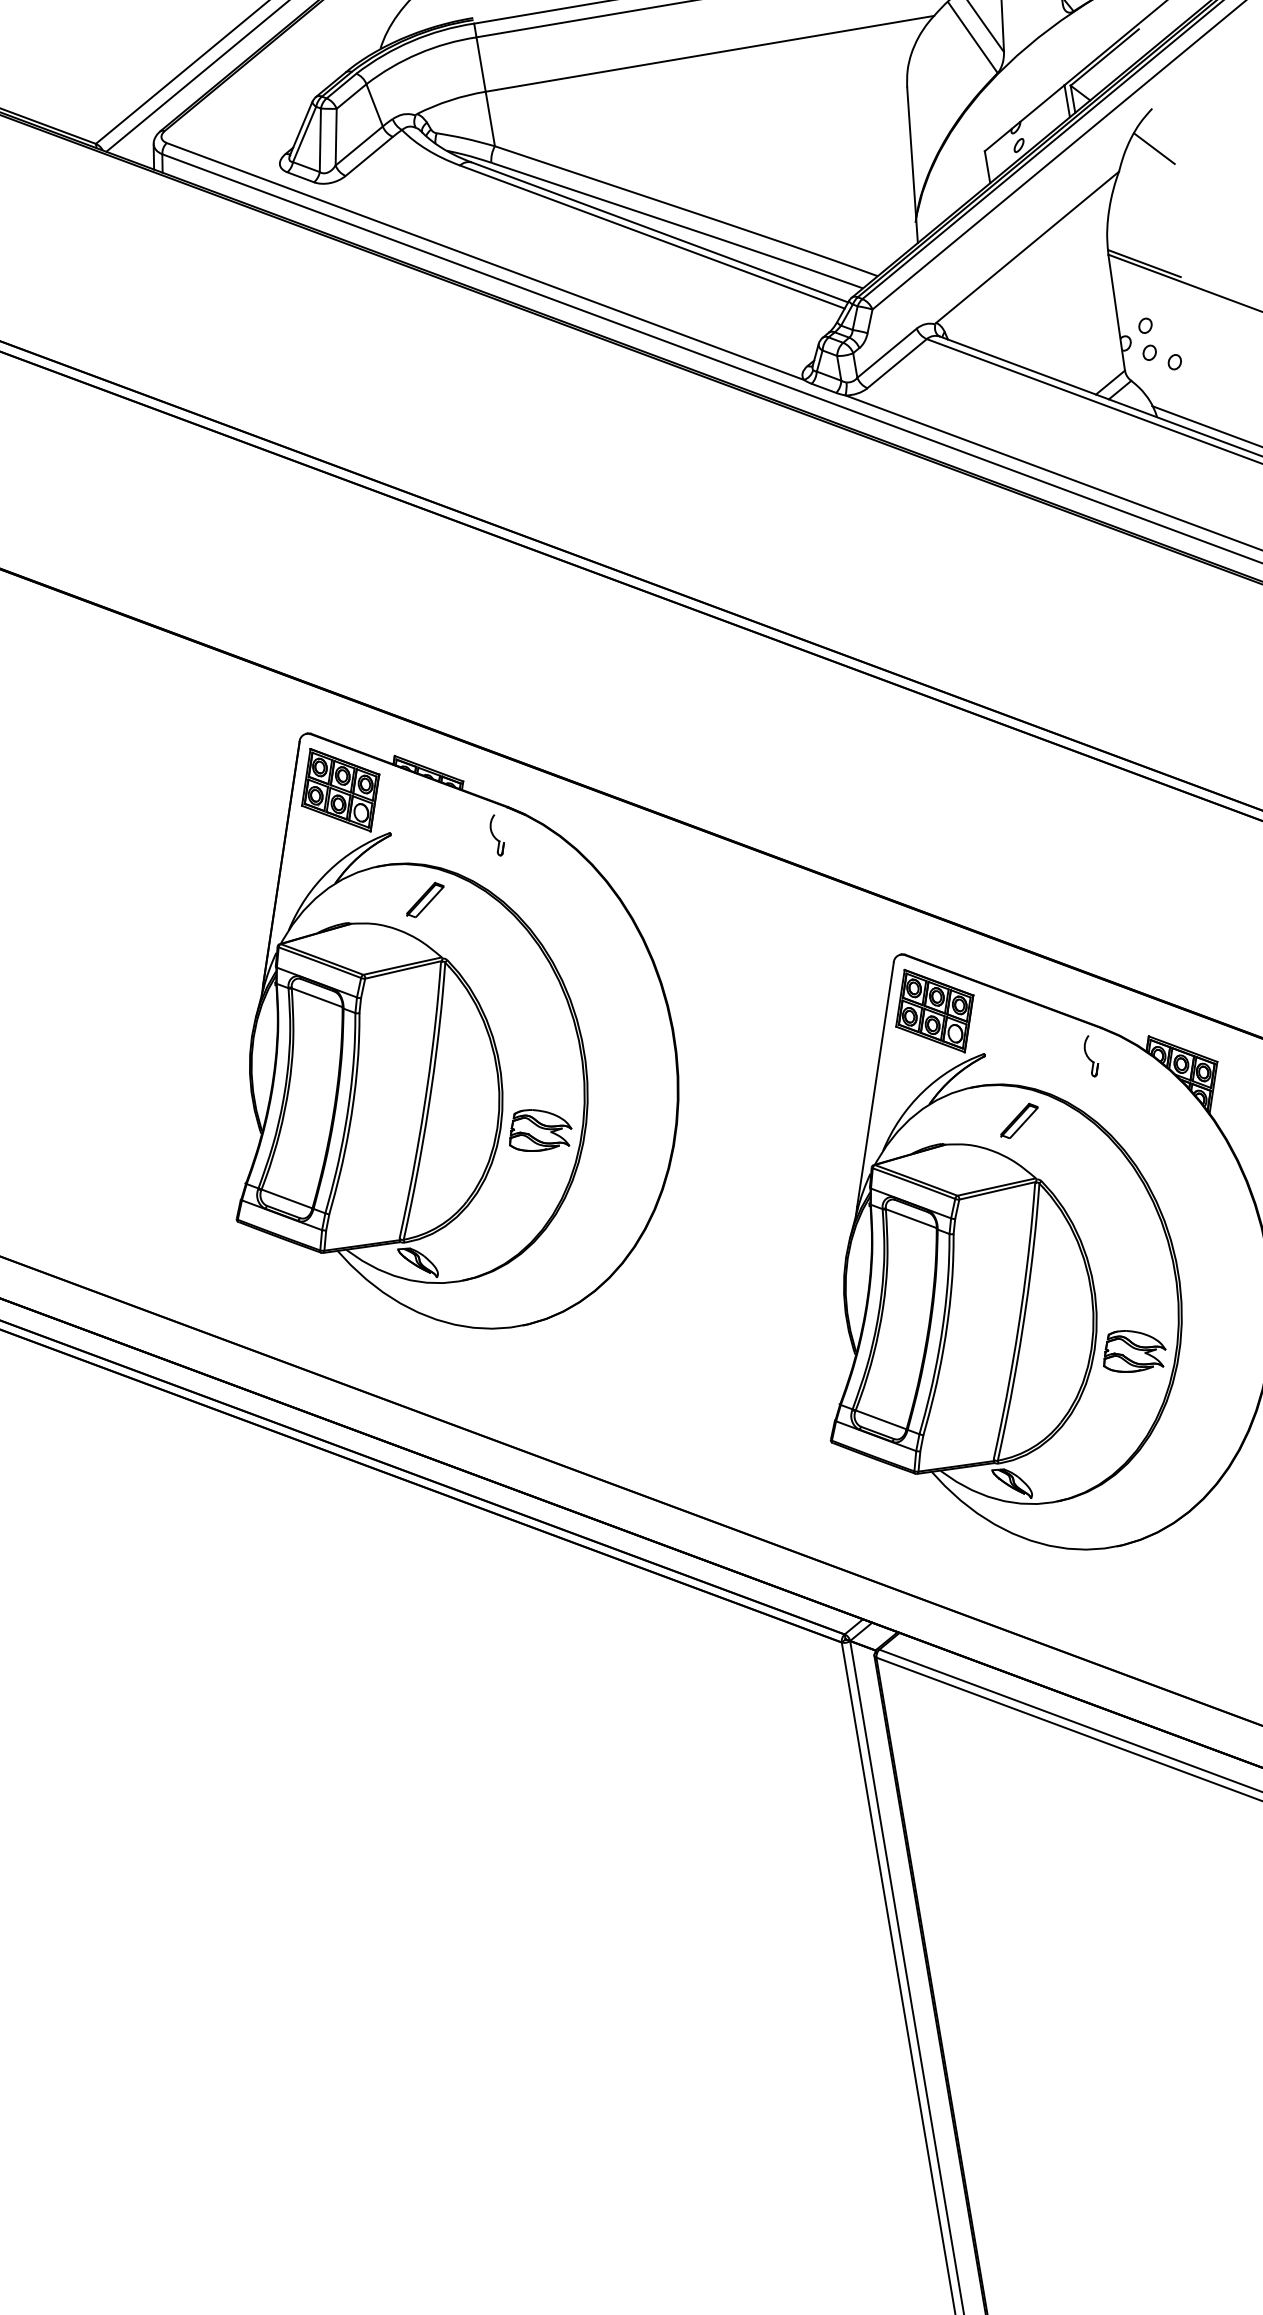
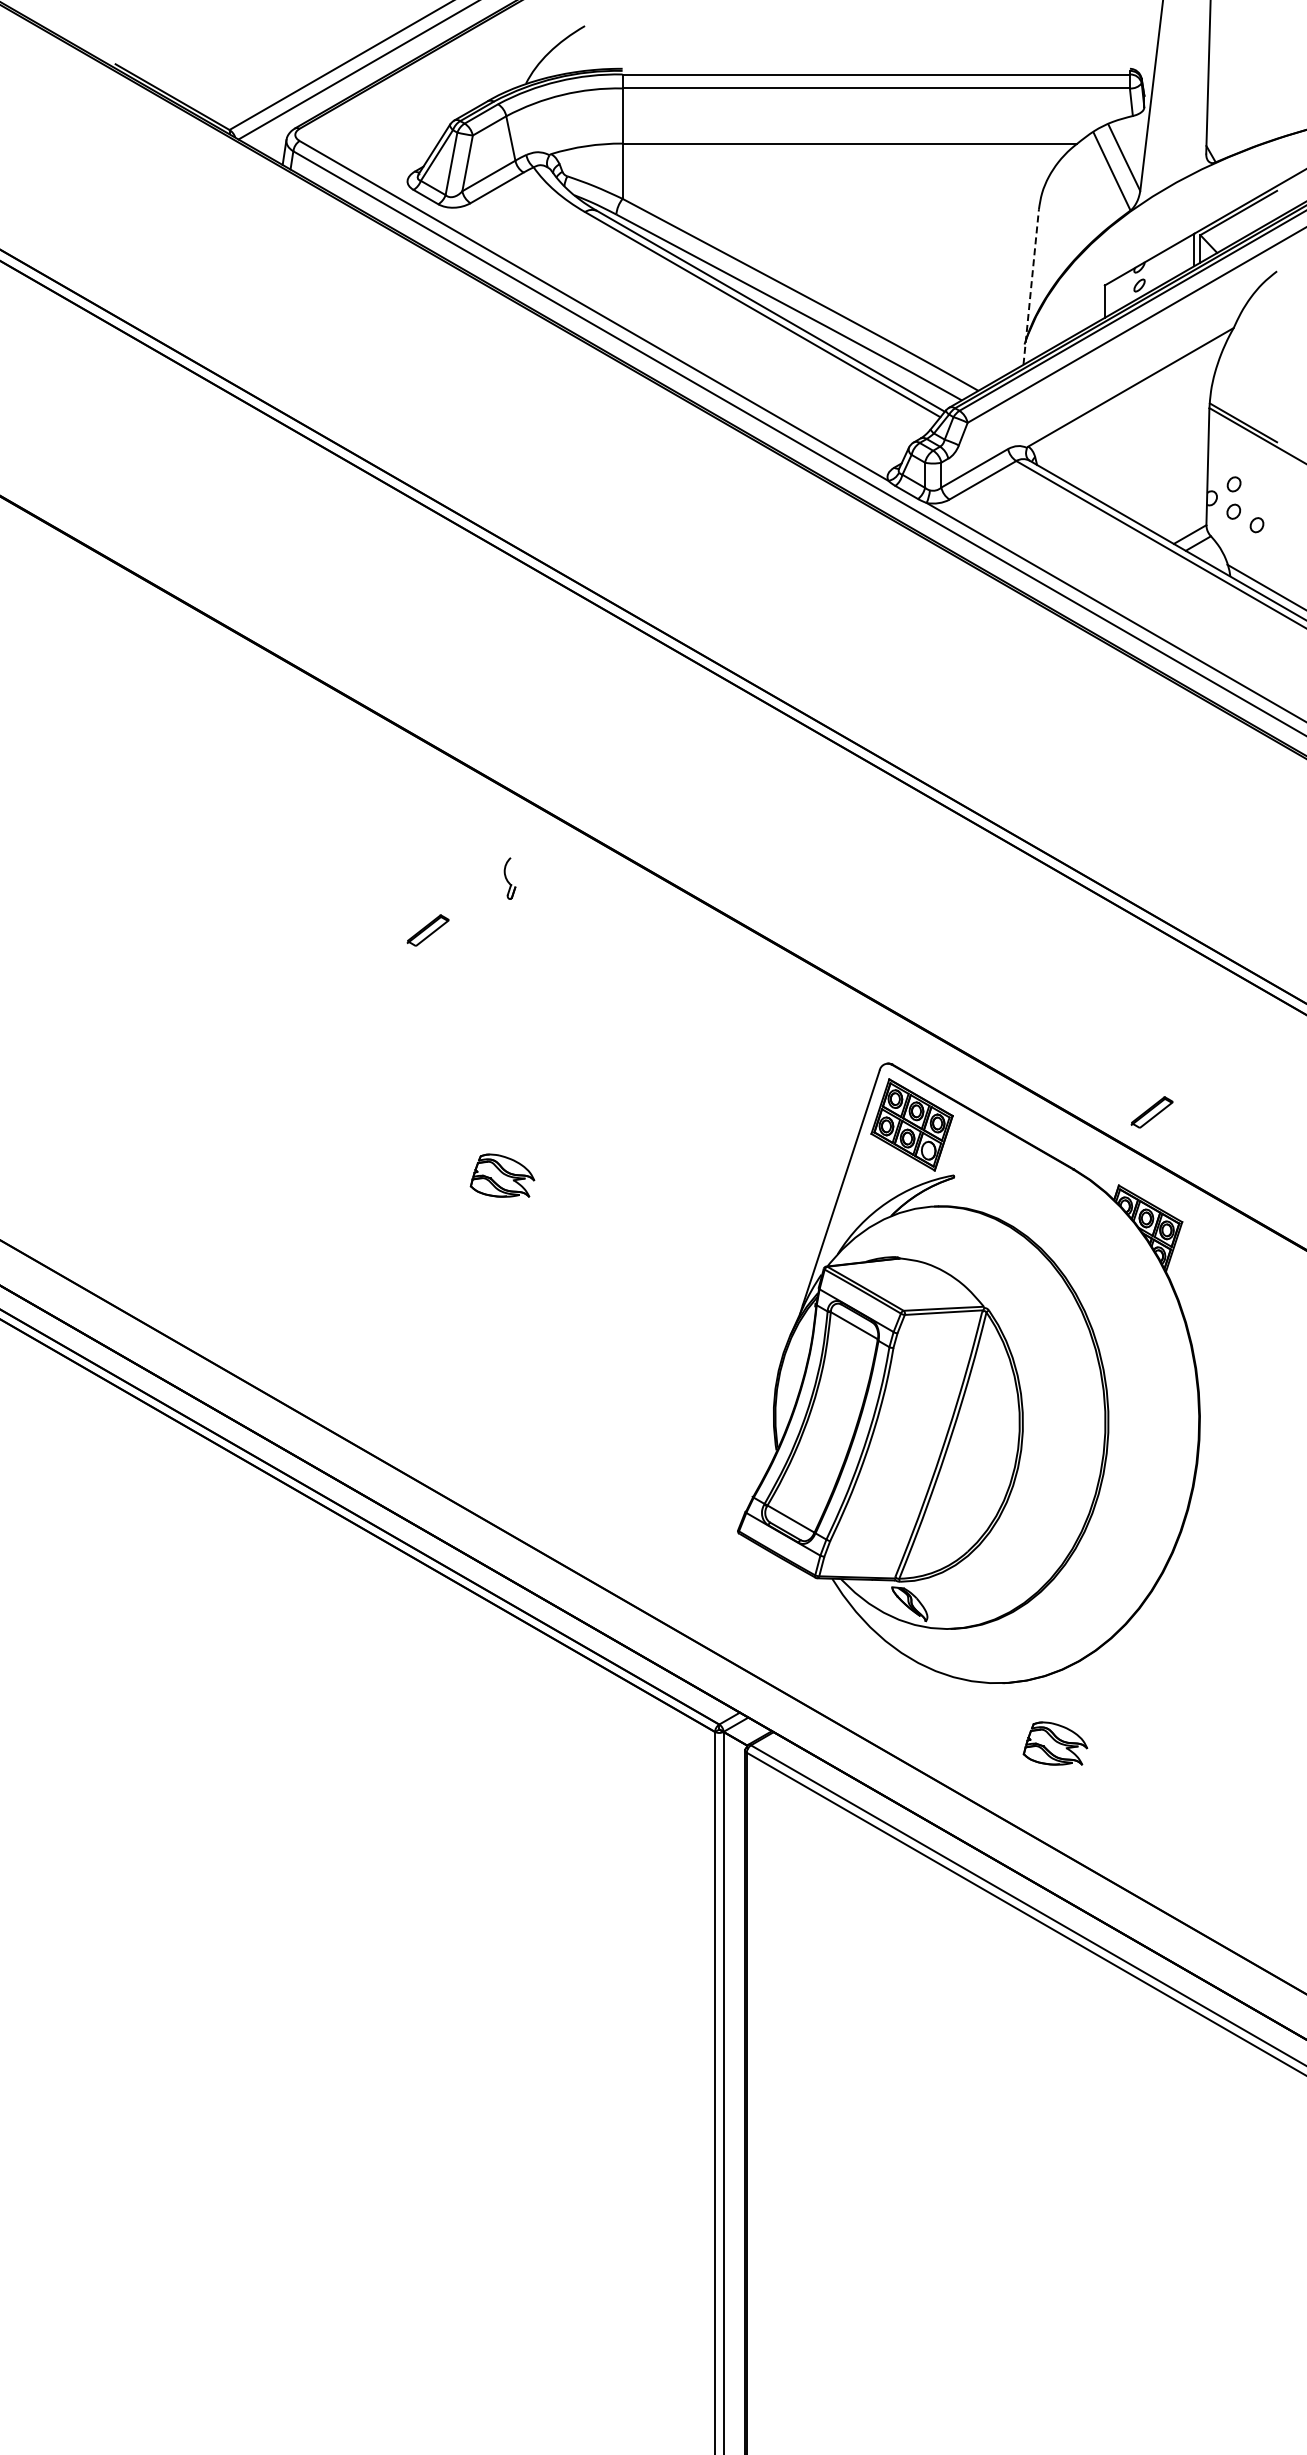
line: (1153, 148) -> (1271, 310), removed
line: (912, 165) -> (1031, 287), solid -> dashed
part: (437, 1025) -> (419, 1056), removed
part: (1090, 1056) -> (1058, 1195), removed
part: (1018, 1121) -> (1151, 1112), moved
part: (1133, 1350) -> (1055, 1743), moved

